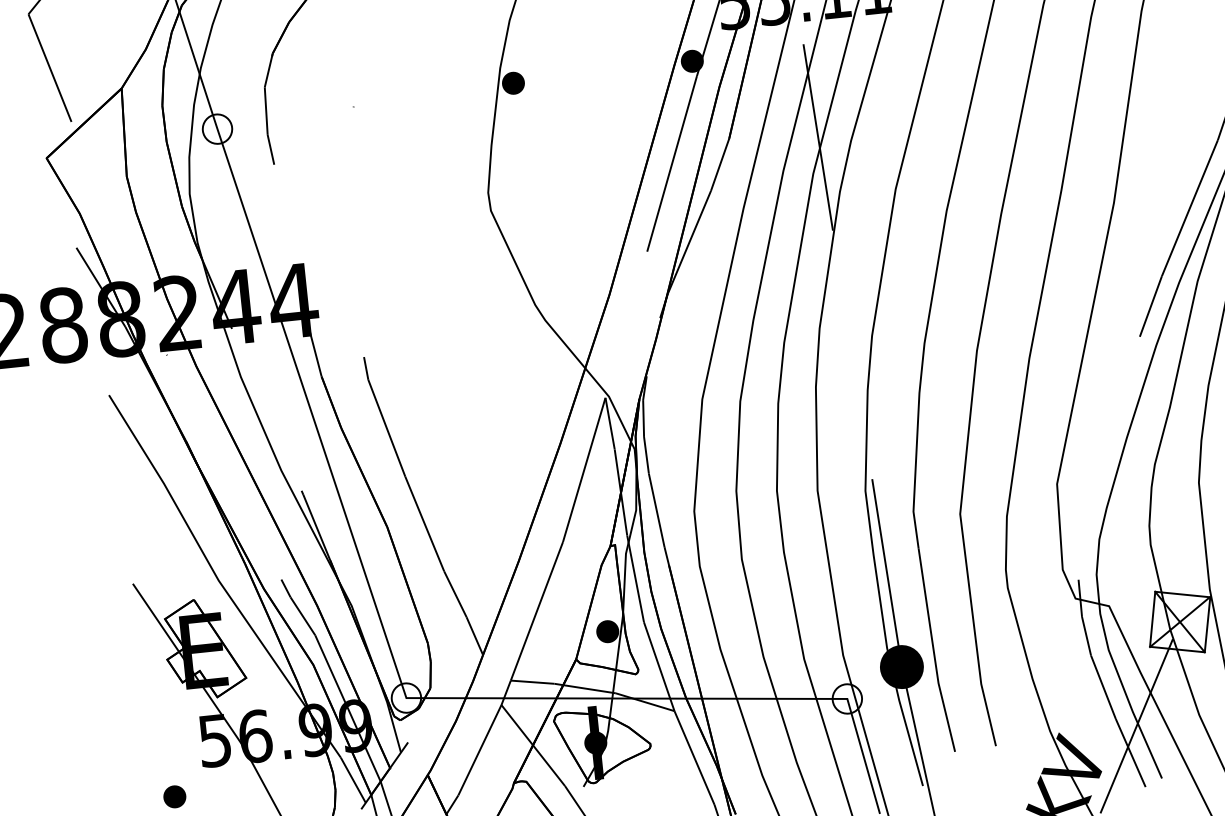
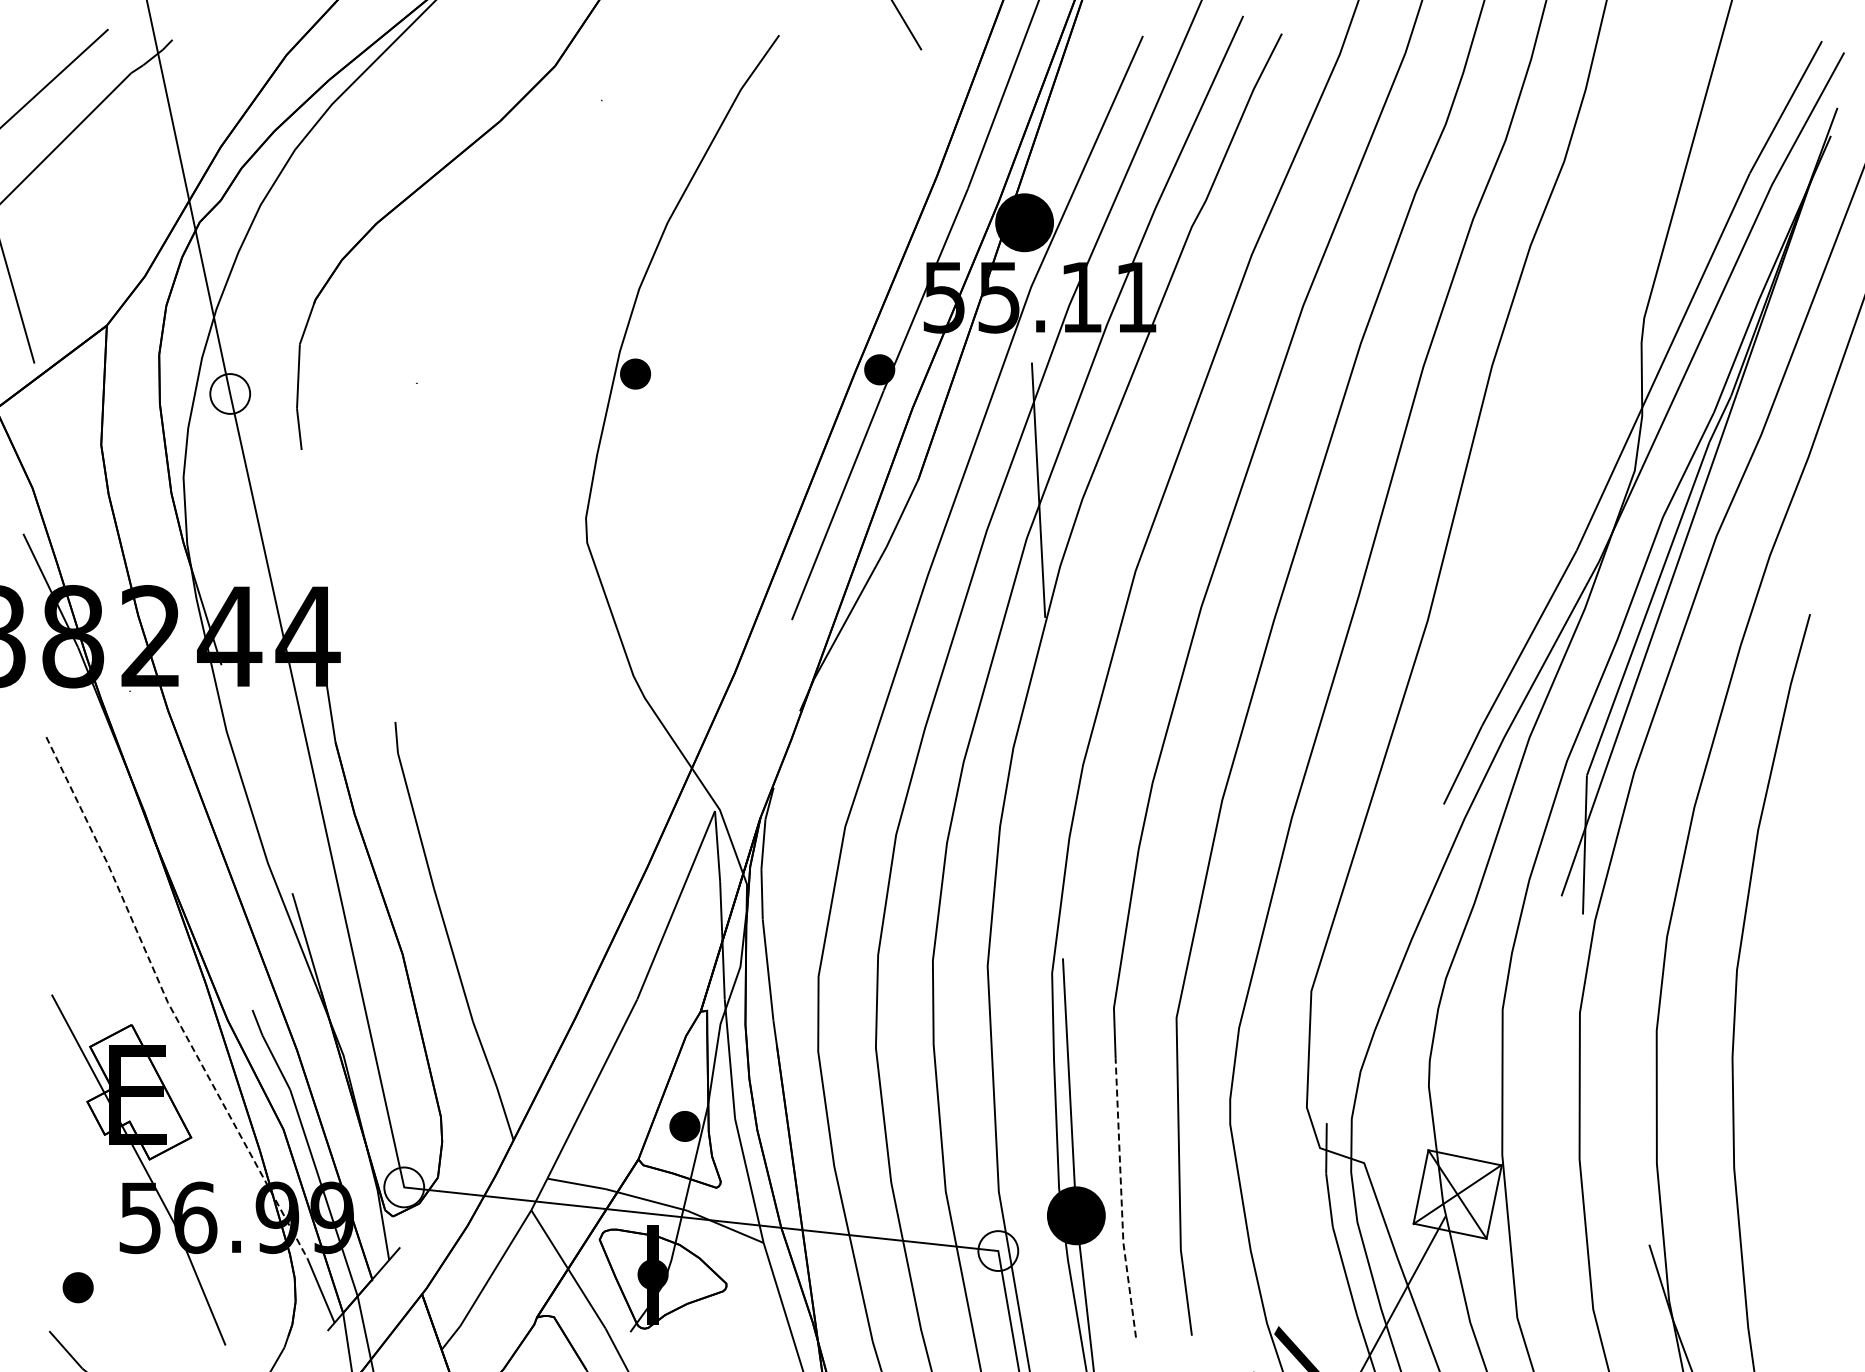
line: (218, 580) -> (167, 1002), solid -> dashed
line: (933, 651) -> (1121, 1199), solid -> dashed

